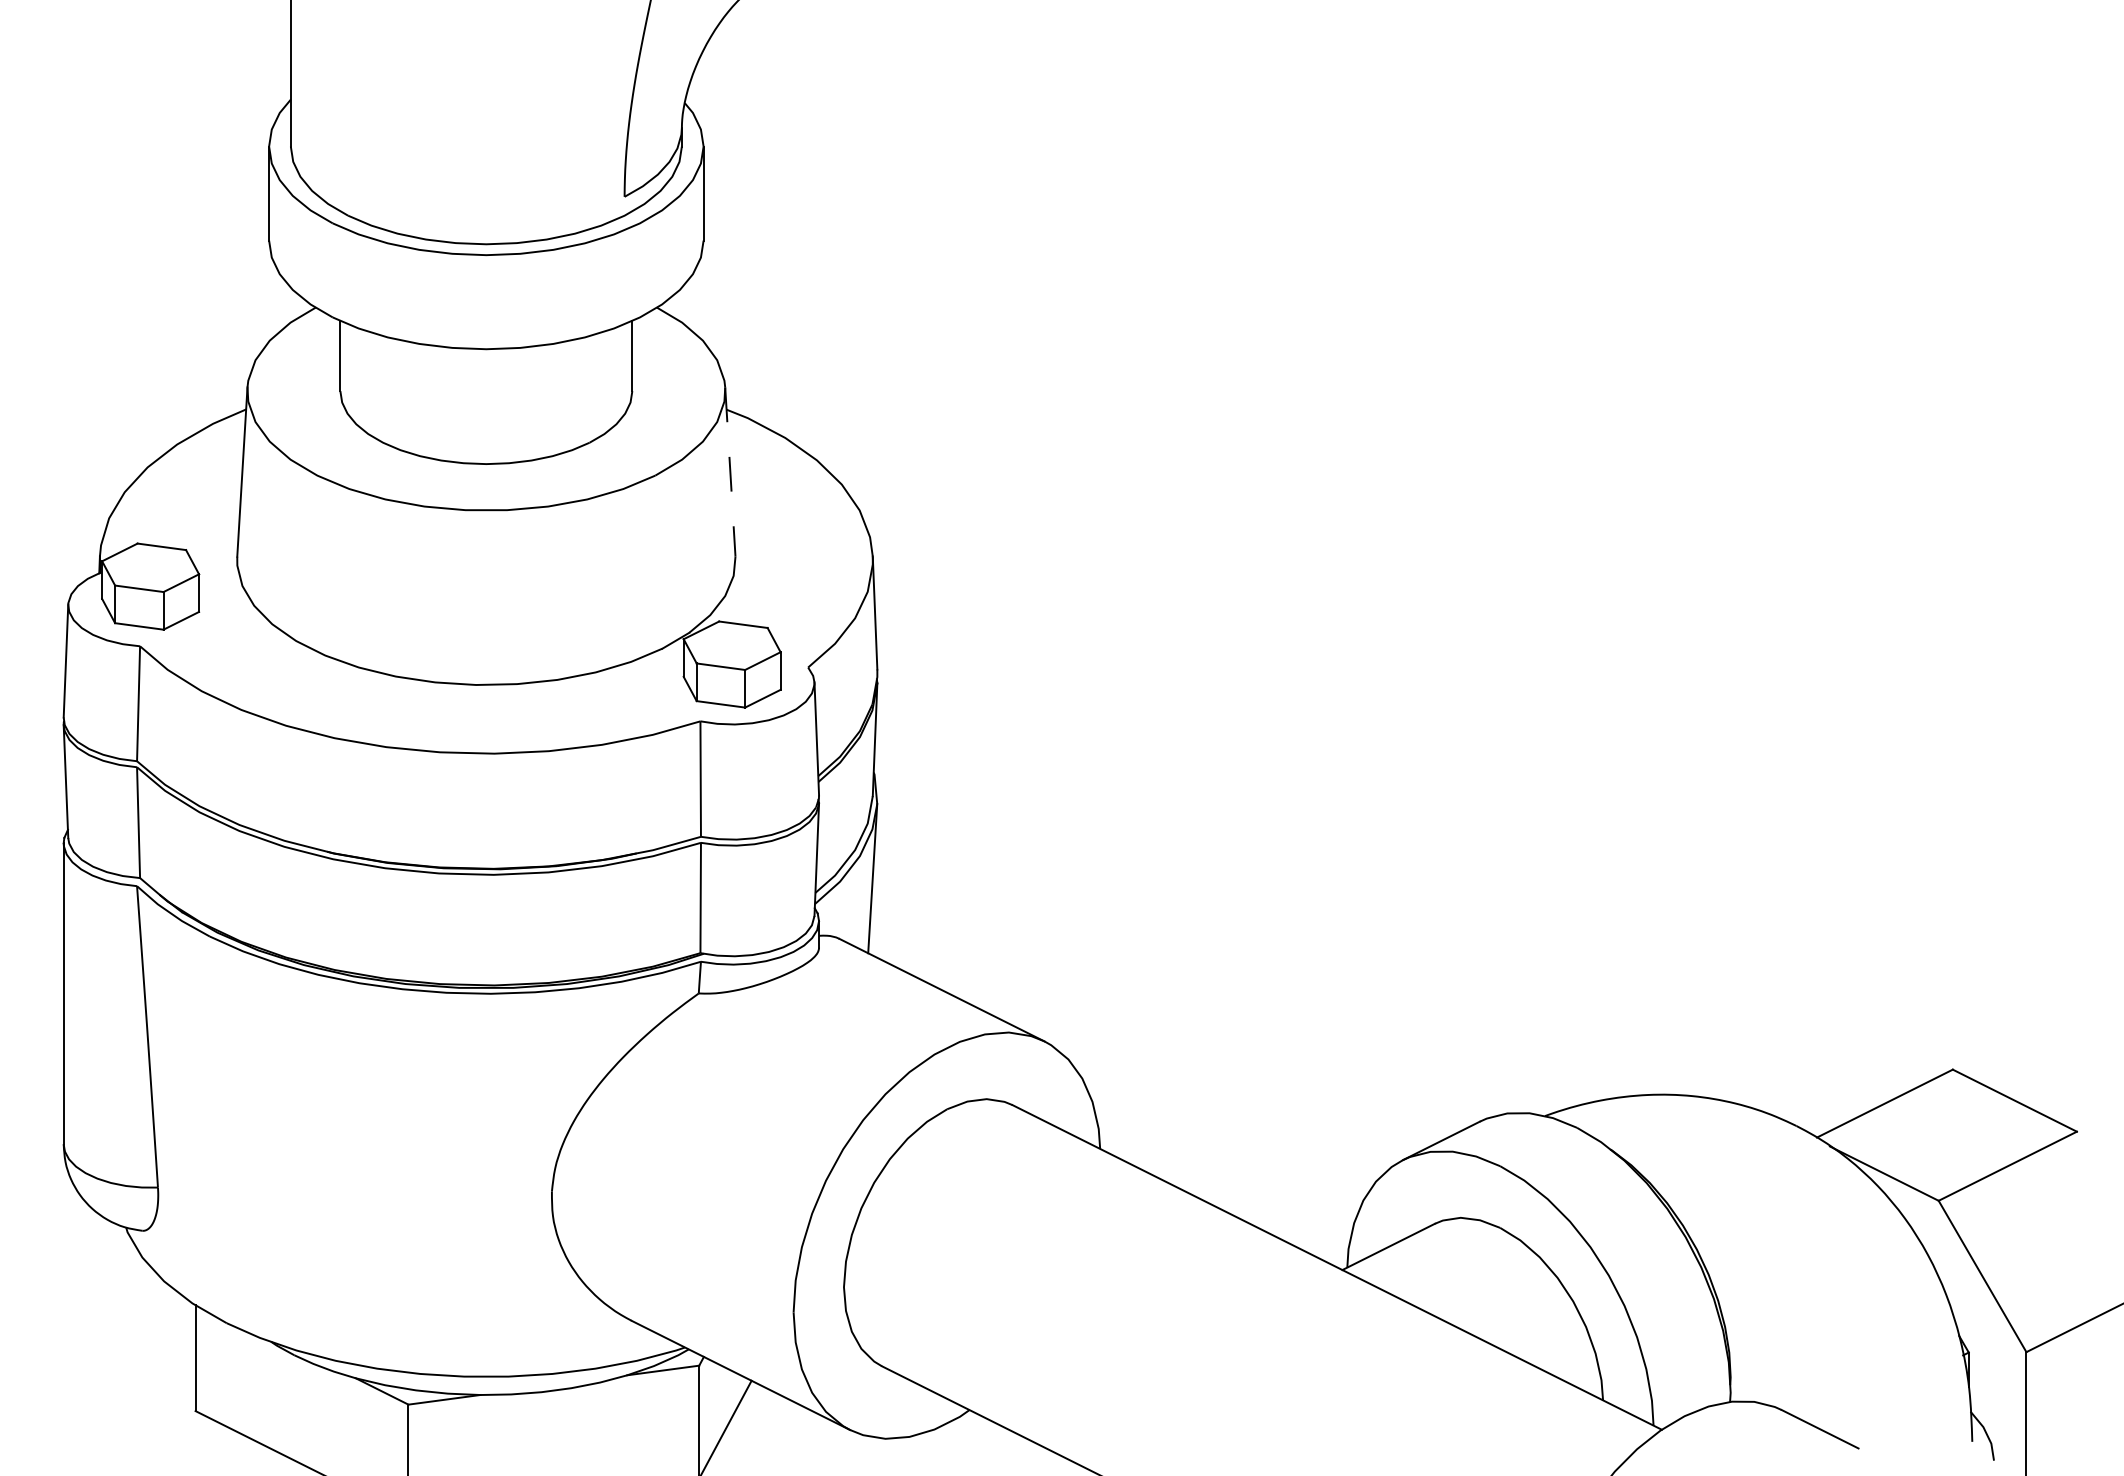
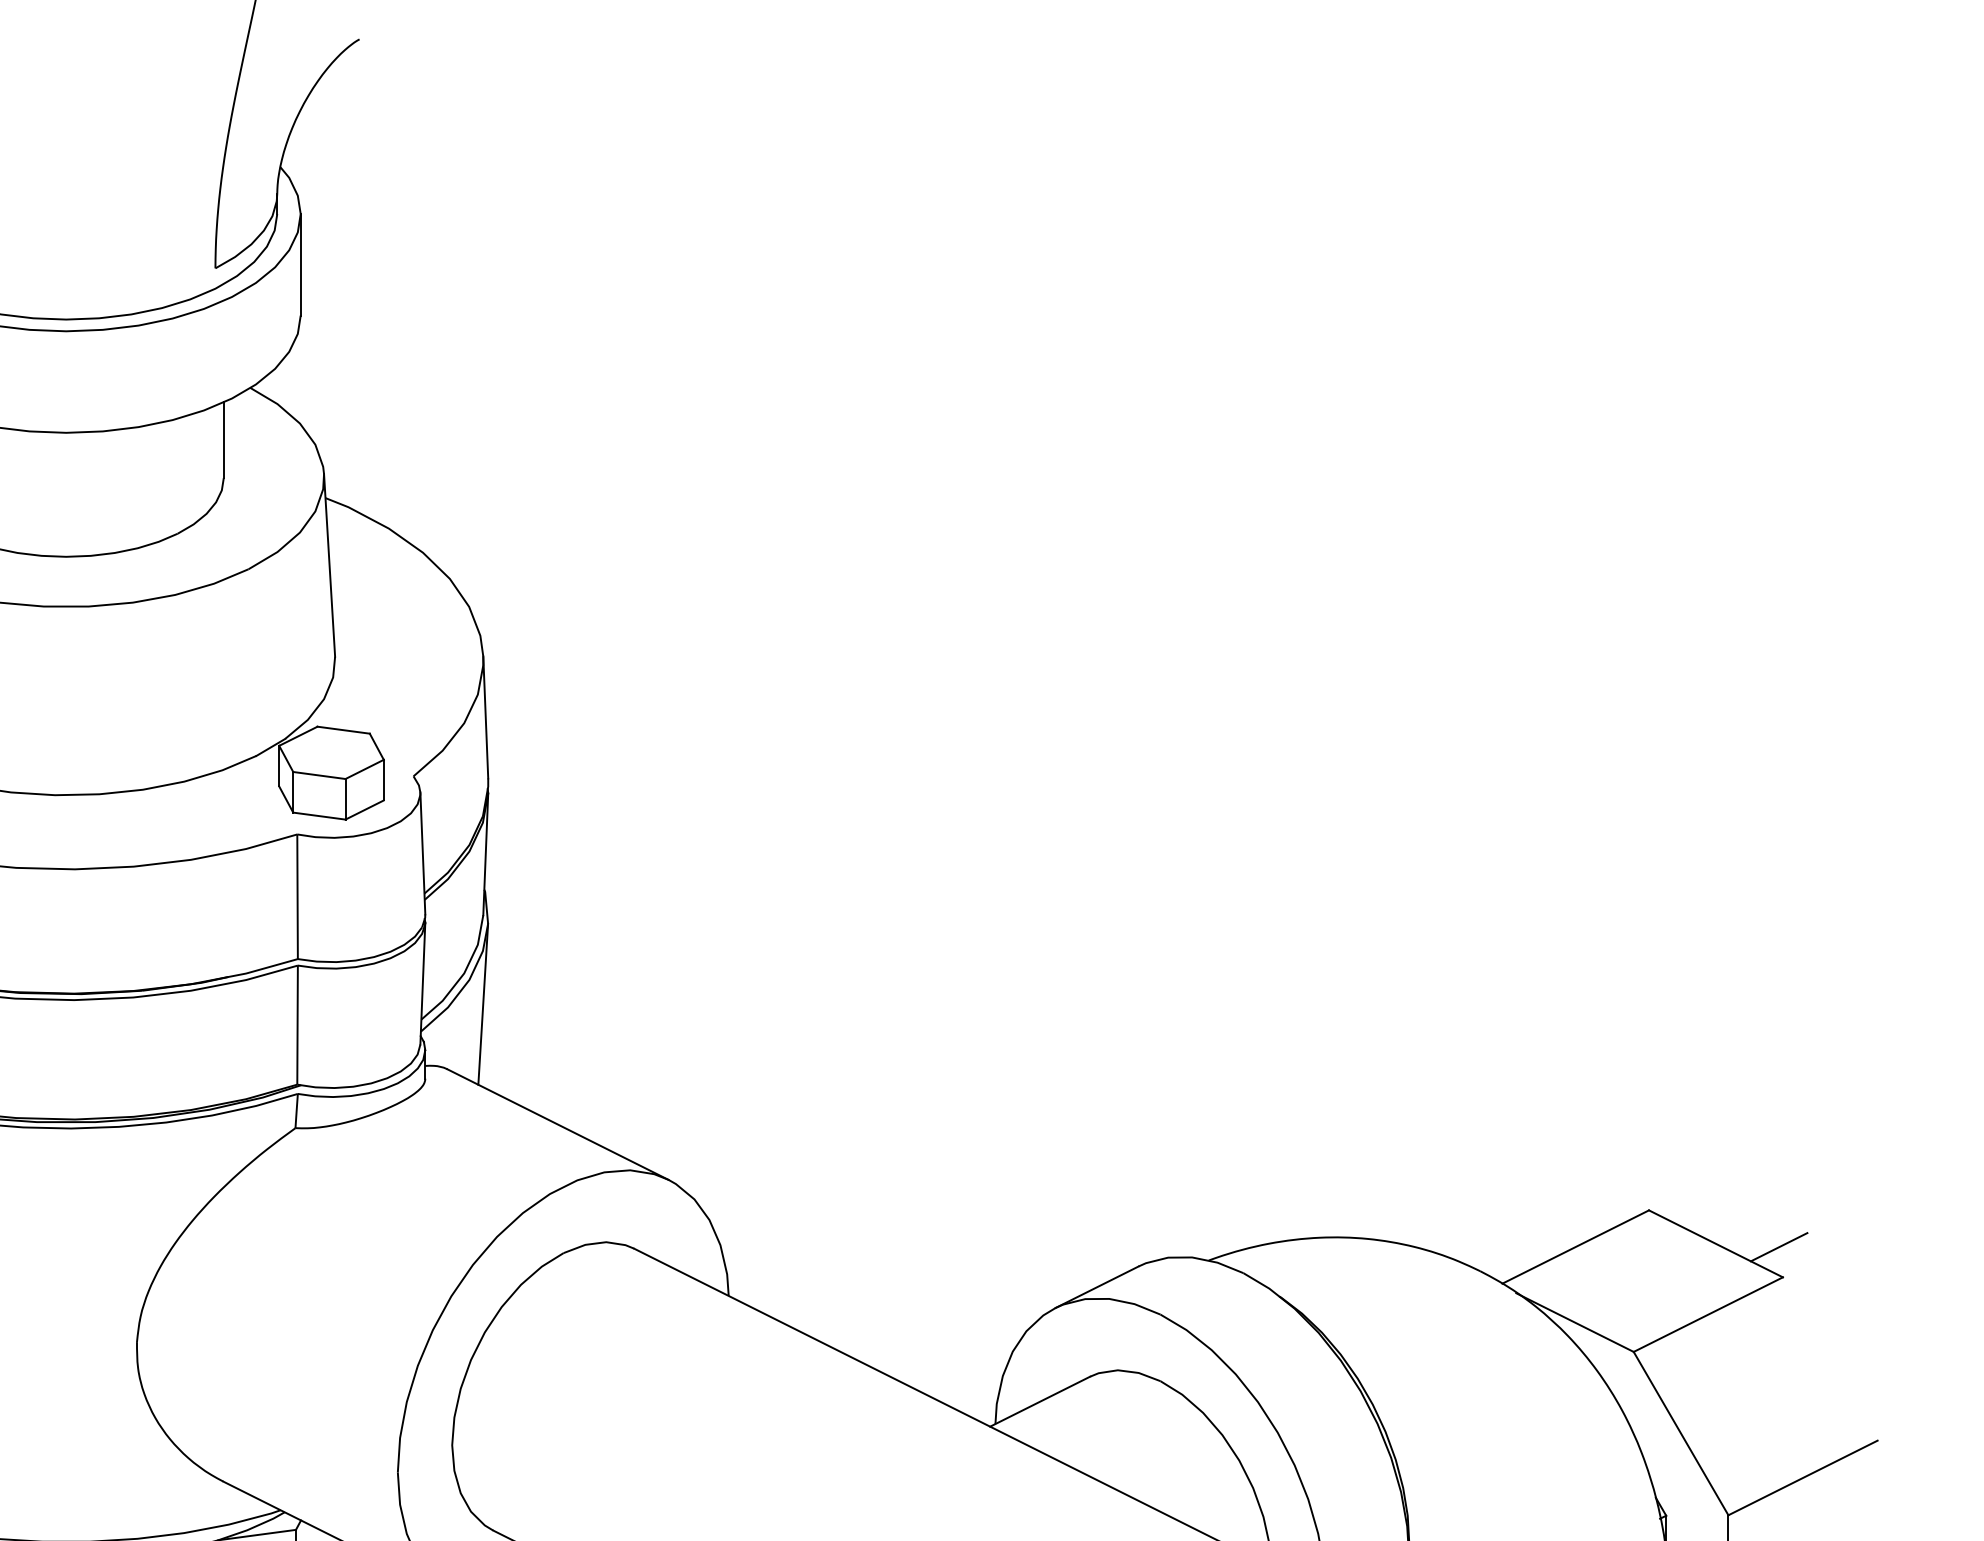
line: (730, 472) -> (329, 565), dashed -> solid
line: (2073, 1103) -> (1779, 1246), added

